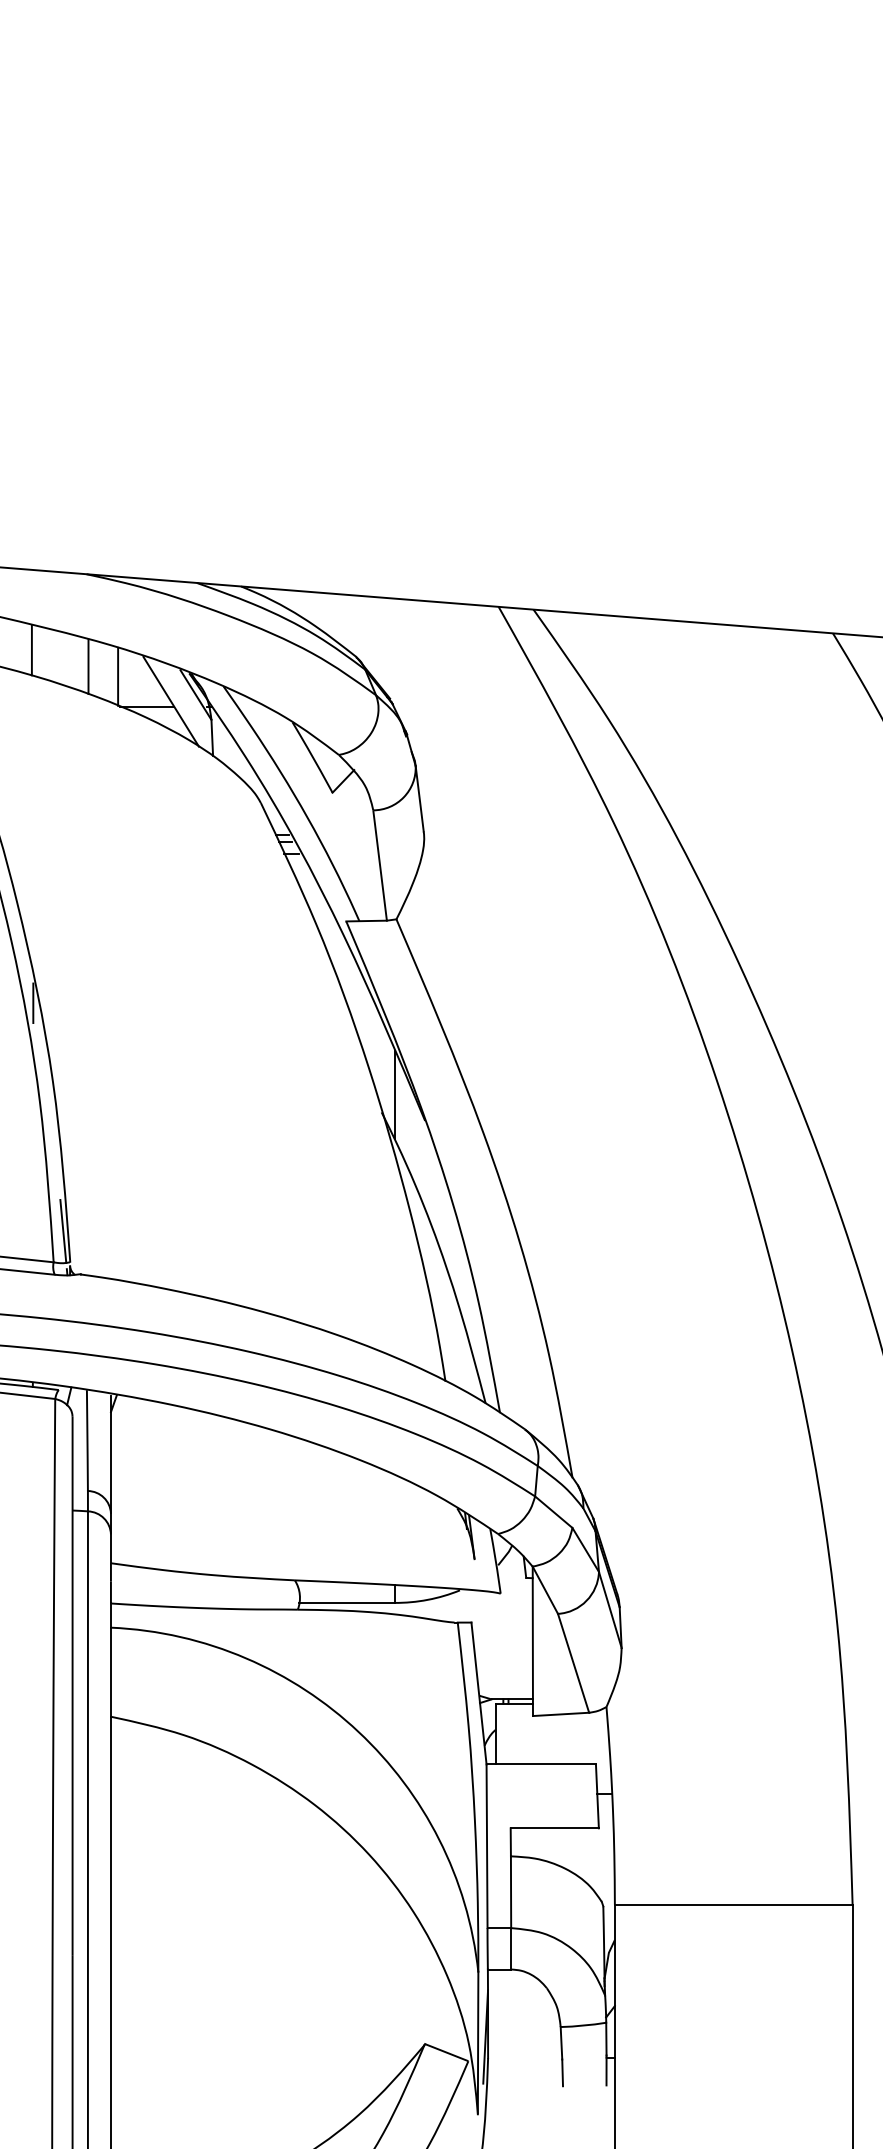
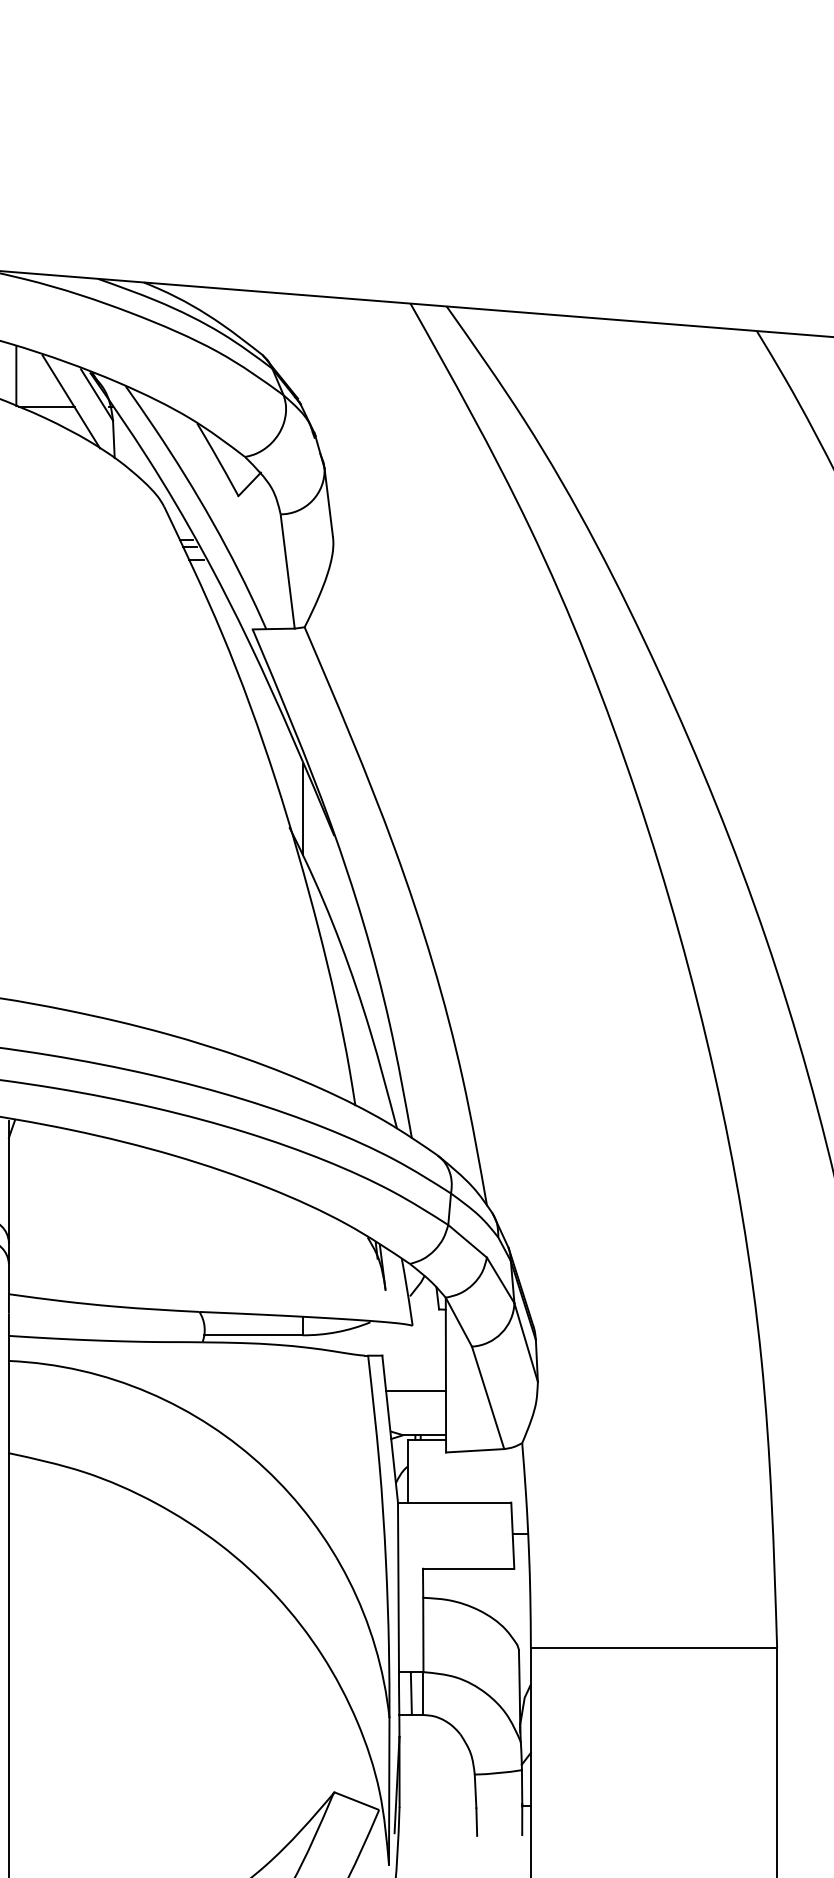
line: (503, 1656) -> (415, 1390), added
line: (498, 1948) -> (410, 1693), added

